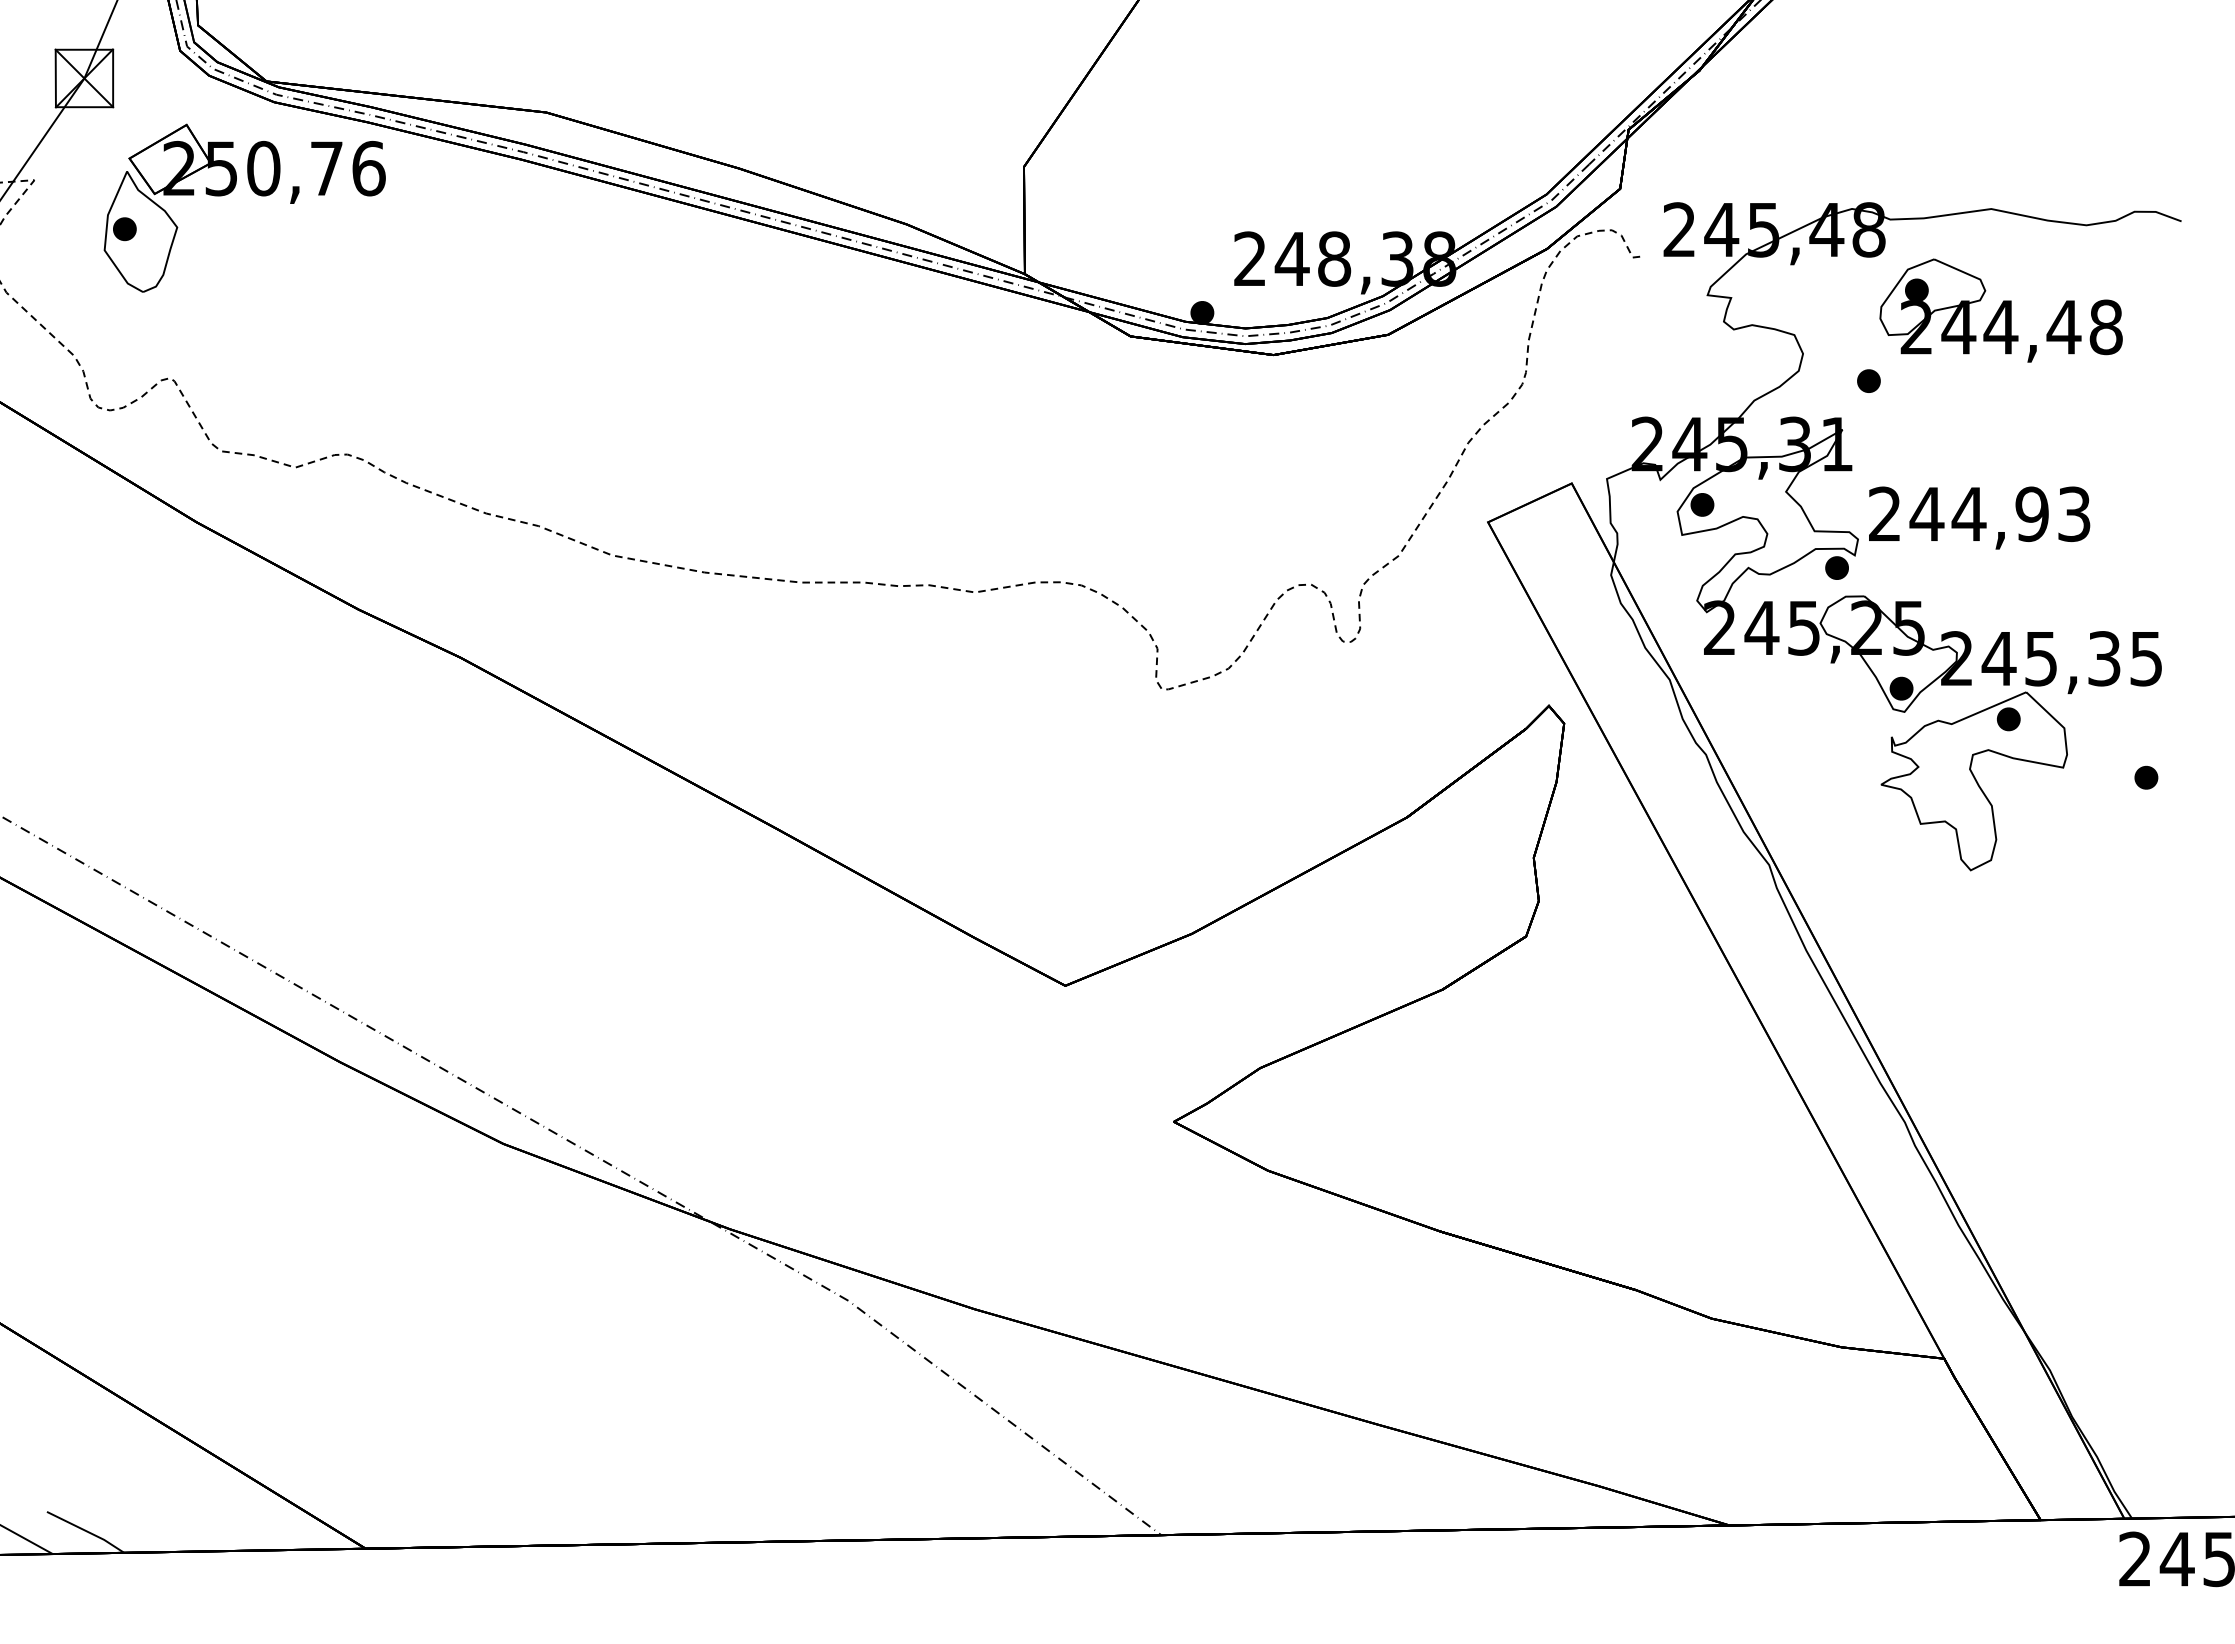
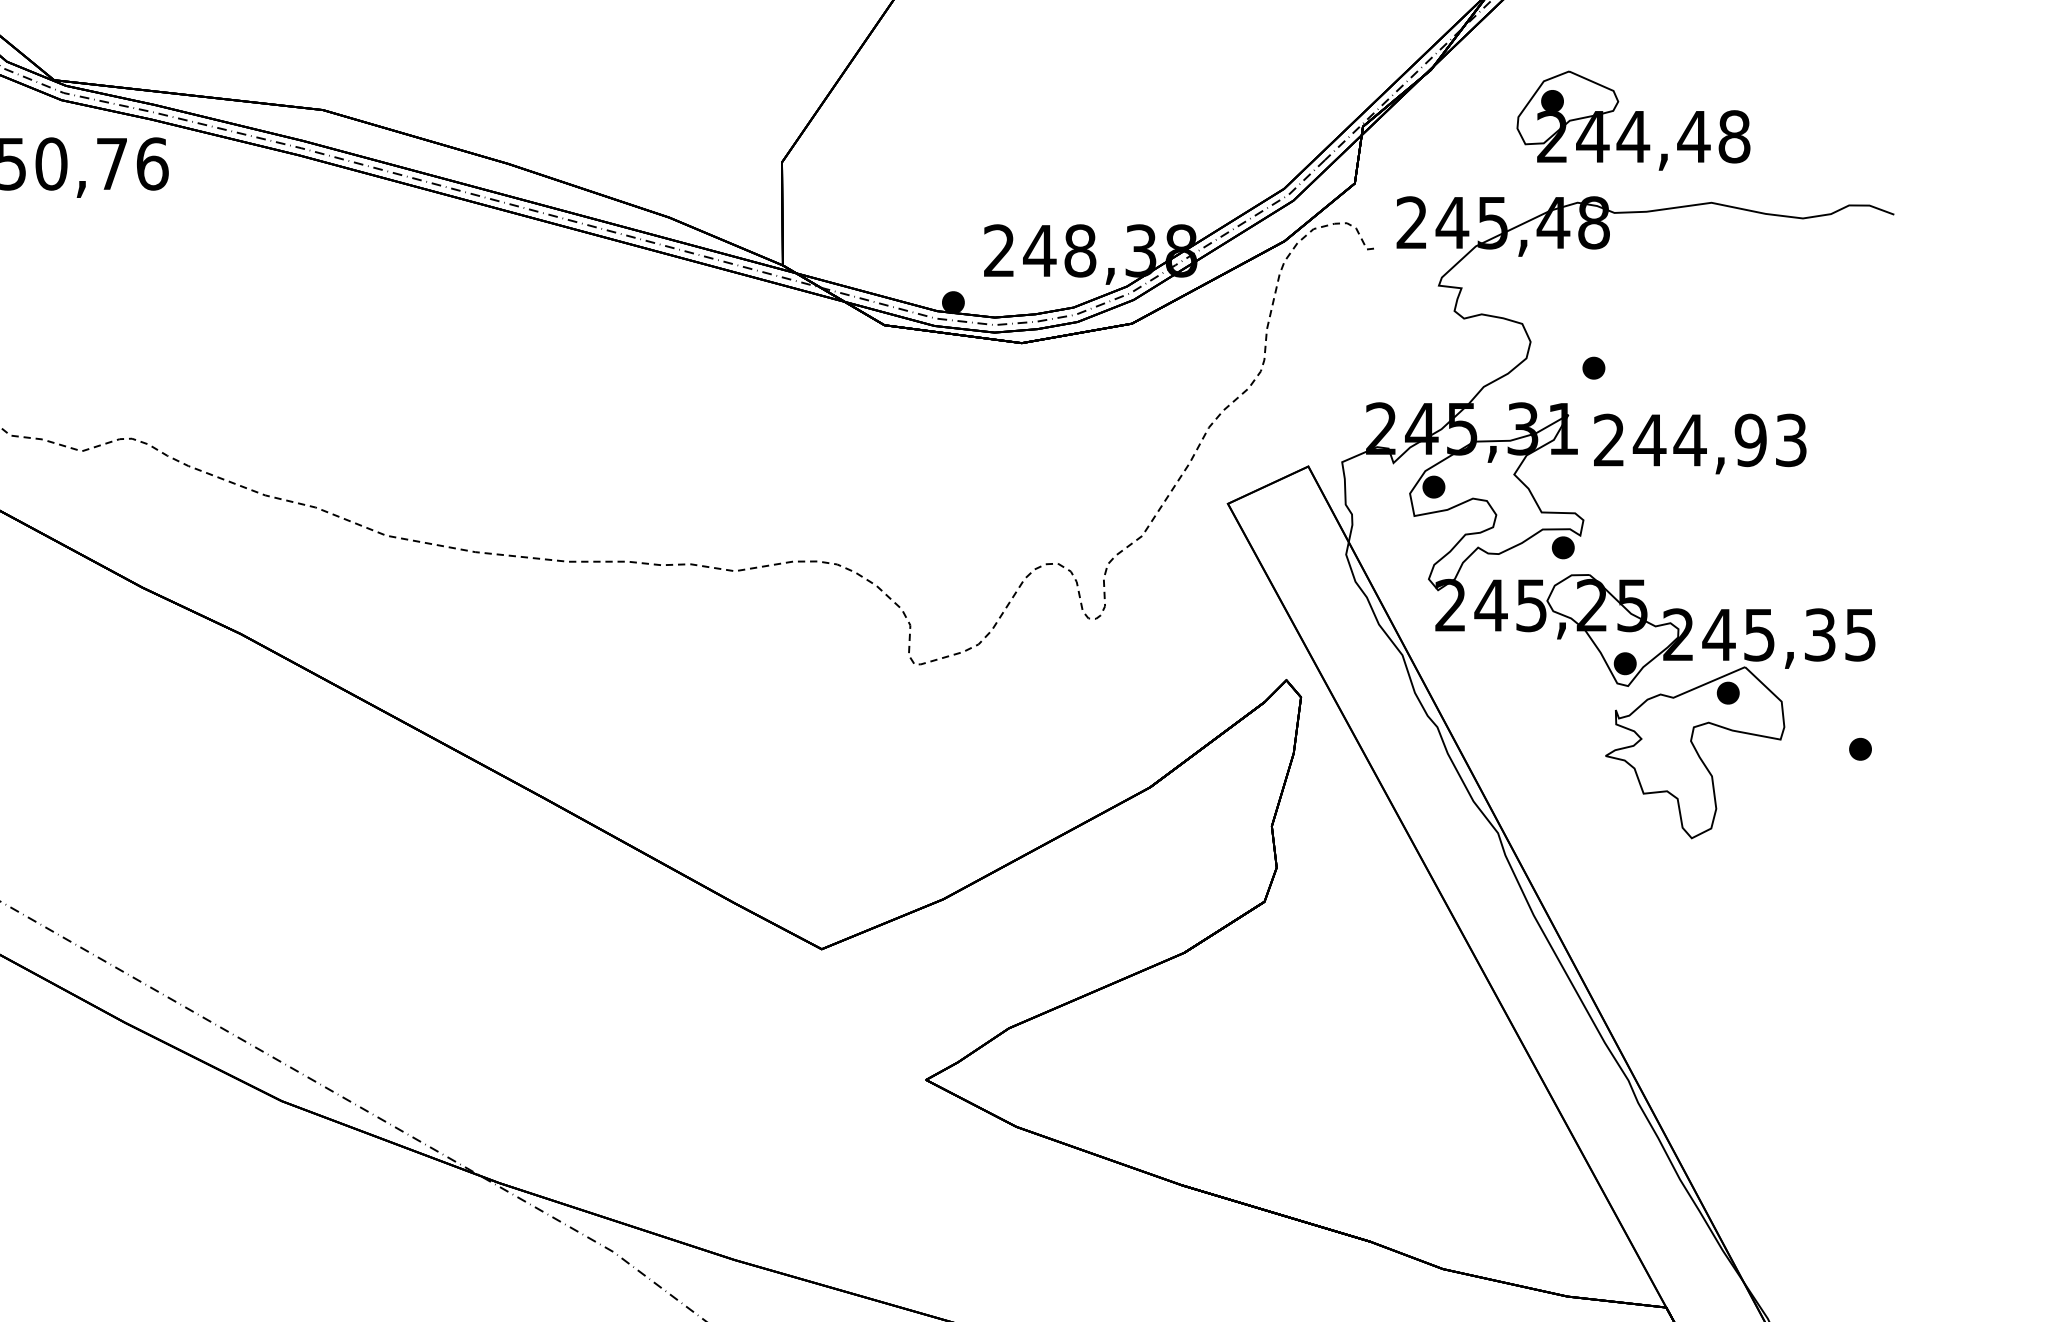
part: (2000, 310) -> (1632, 120), moved
text: (1979, 517) -> (1700, 443), moved

